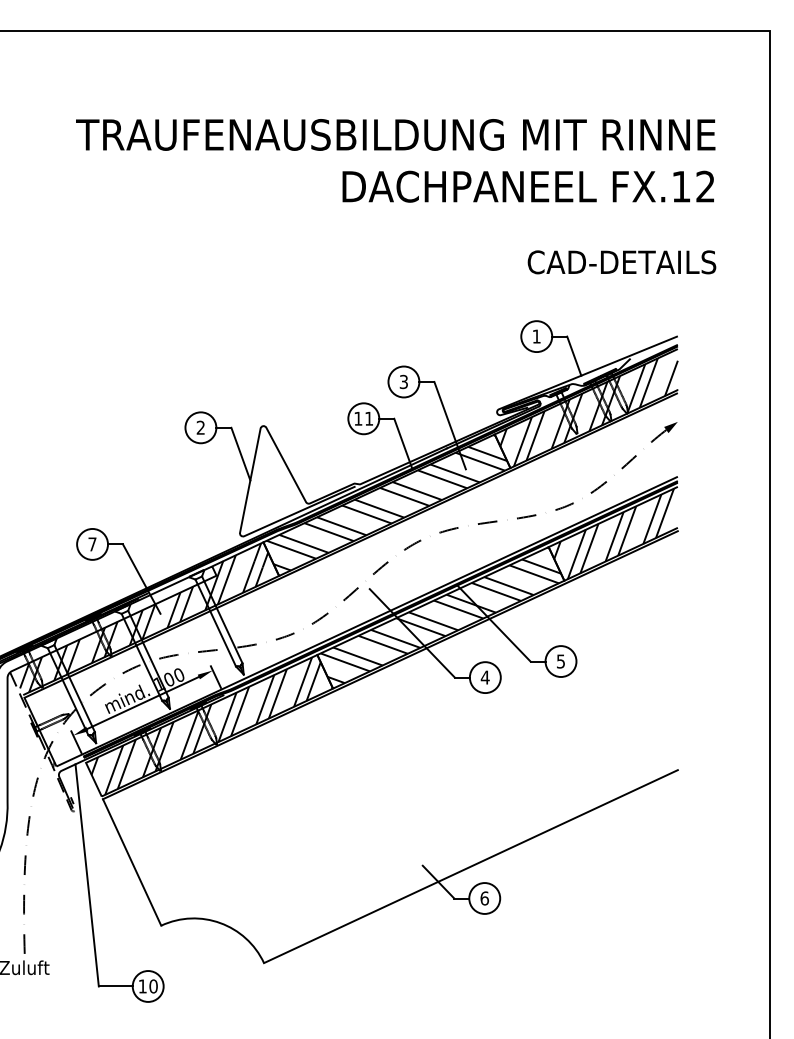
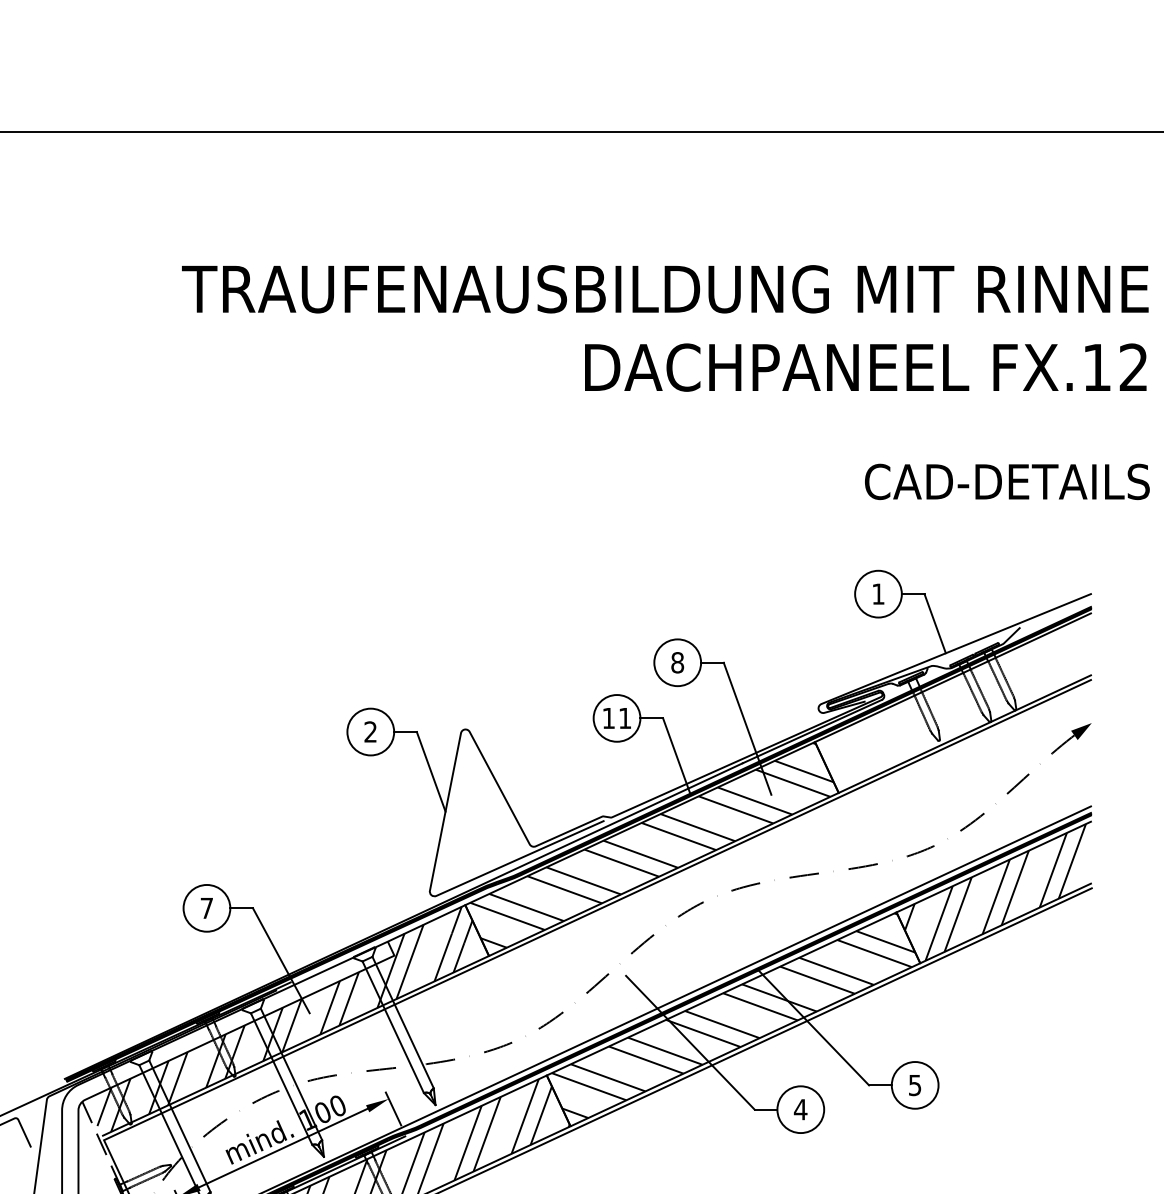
text: (403, 382) -> (677, 663), 3 -> 8
hatch: (588, 412) -> (956, 708), removed

